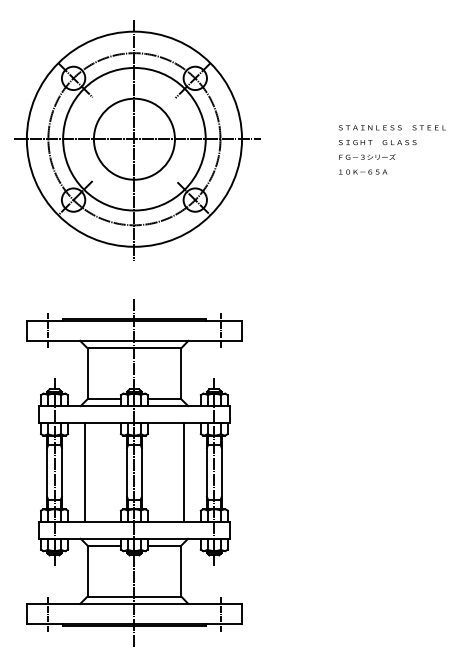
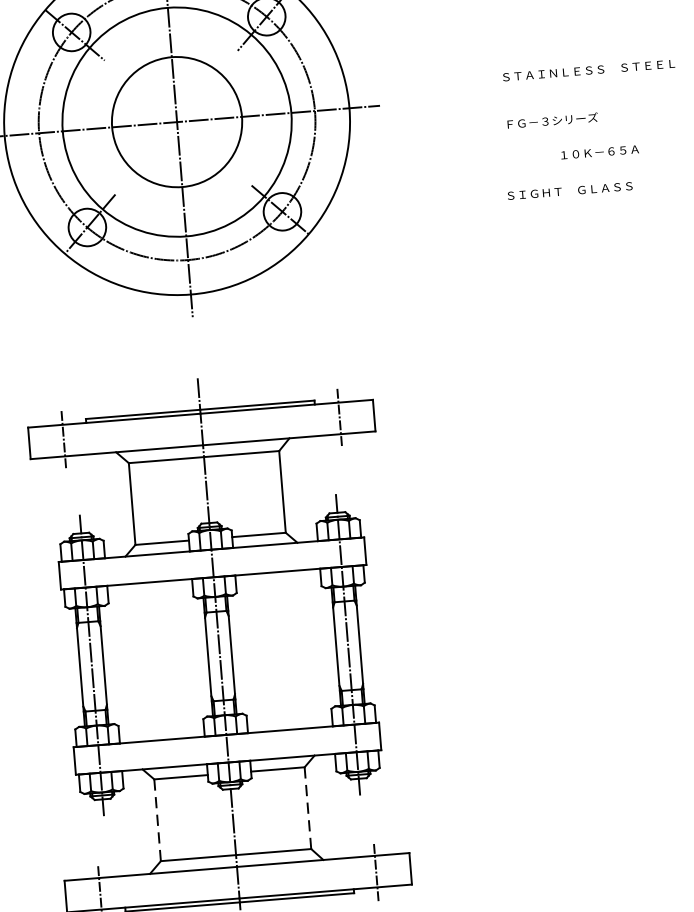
text: (377, 142) -> (569, 190), moved
text: (363, 171) -> (600, 151), moved
line: (85, 472) -> (141, 662), removed
line: (183, 472) -> (298, 649), removed
line: (87, 571) -> (157, 820), solid -> dashed
line: (181, 571) -> (308, 808), solid -> dashed

